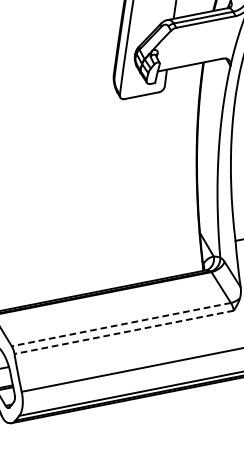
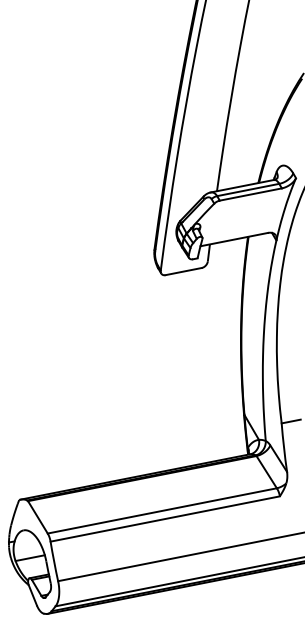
line: (121, 324) -> (162, 510), dashed -> solid
line: (124, 332) -> (165, 519), dashed -> solid

